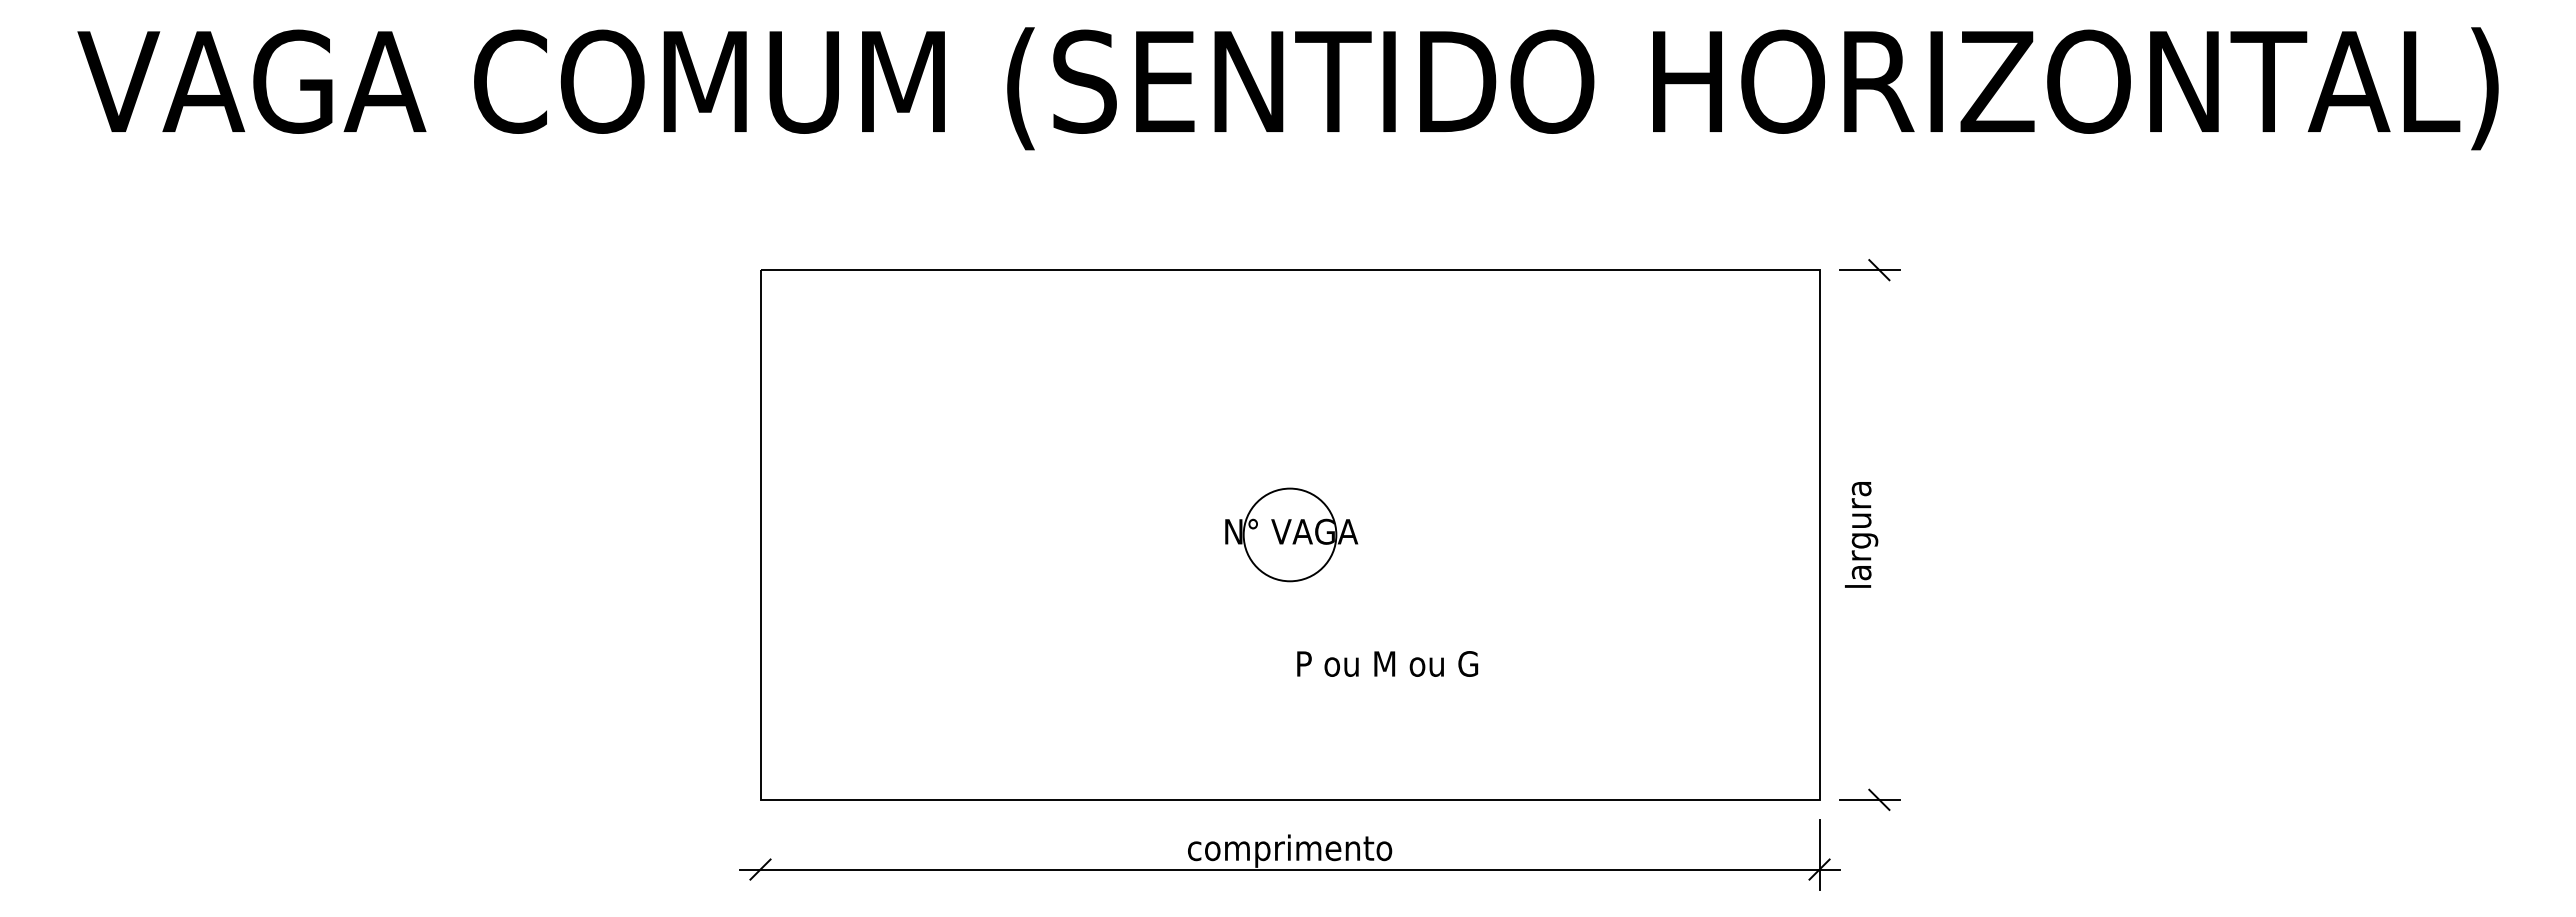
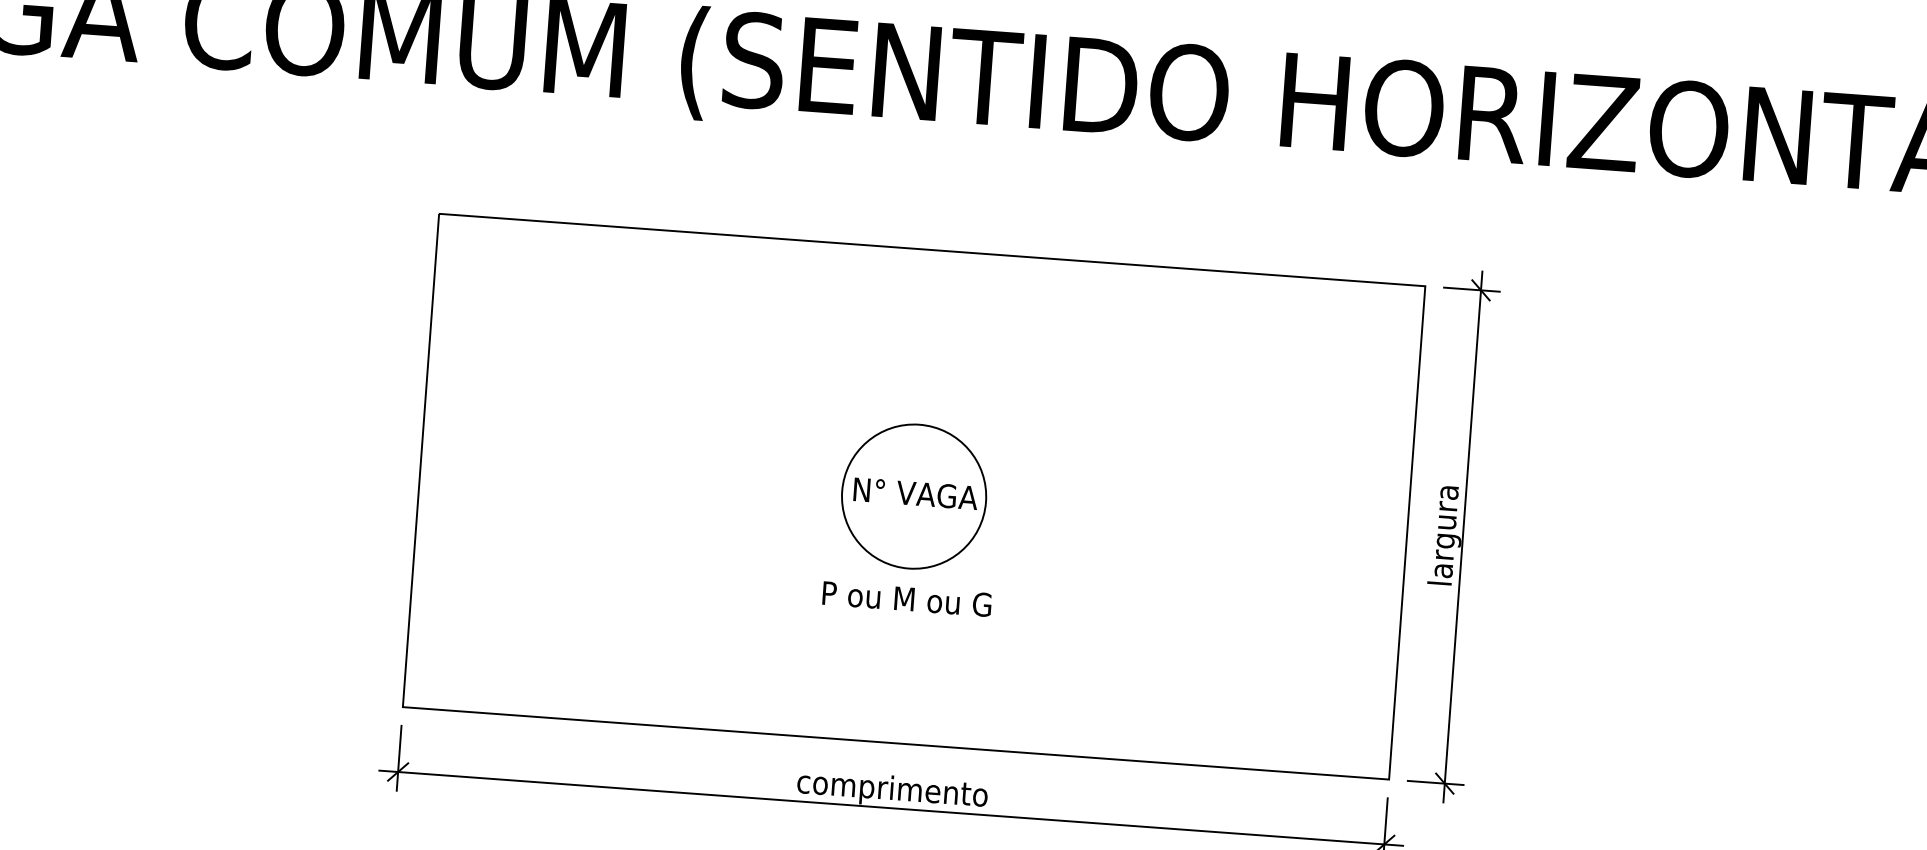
circle: (1289, 534) -> (913, 496), size x1.67
line: (1879, 535) -> (1462, 537), added
text: (1387, 663) -> (907, 598), moved
line: (760, 854) -> (399, 757), added

